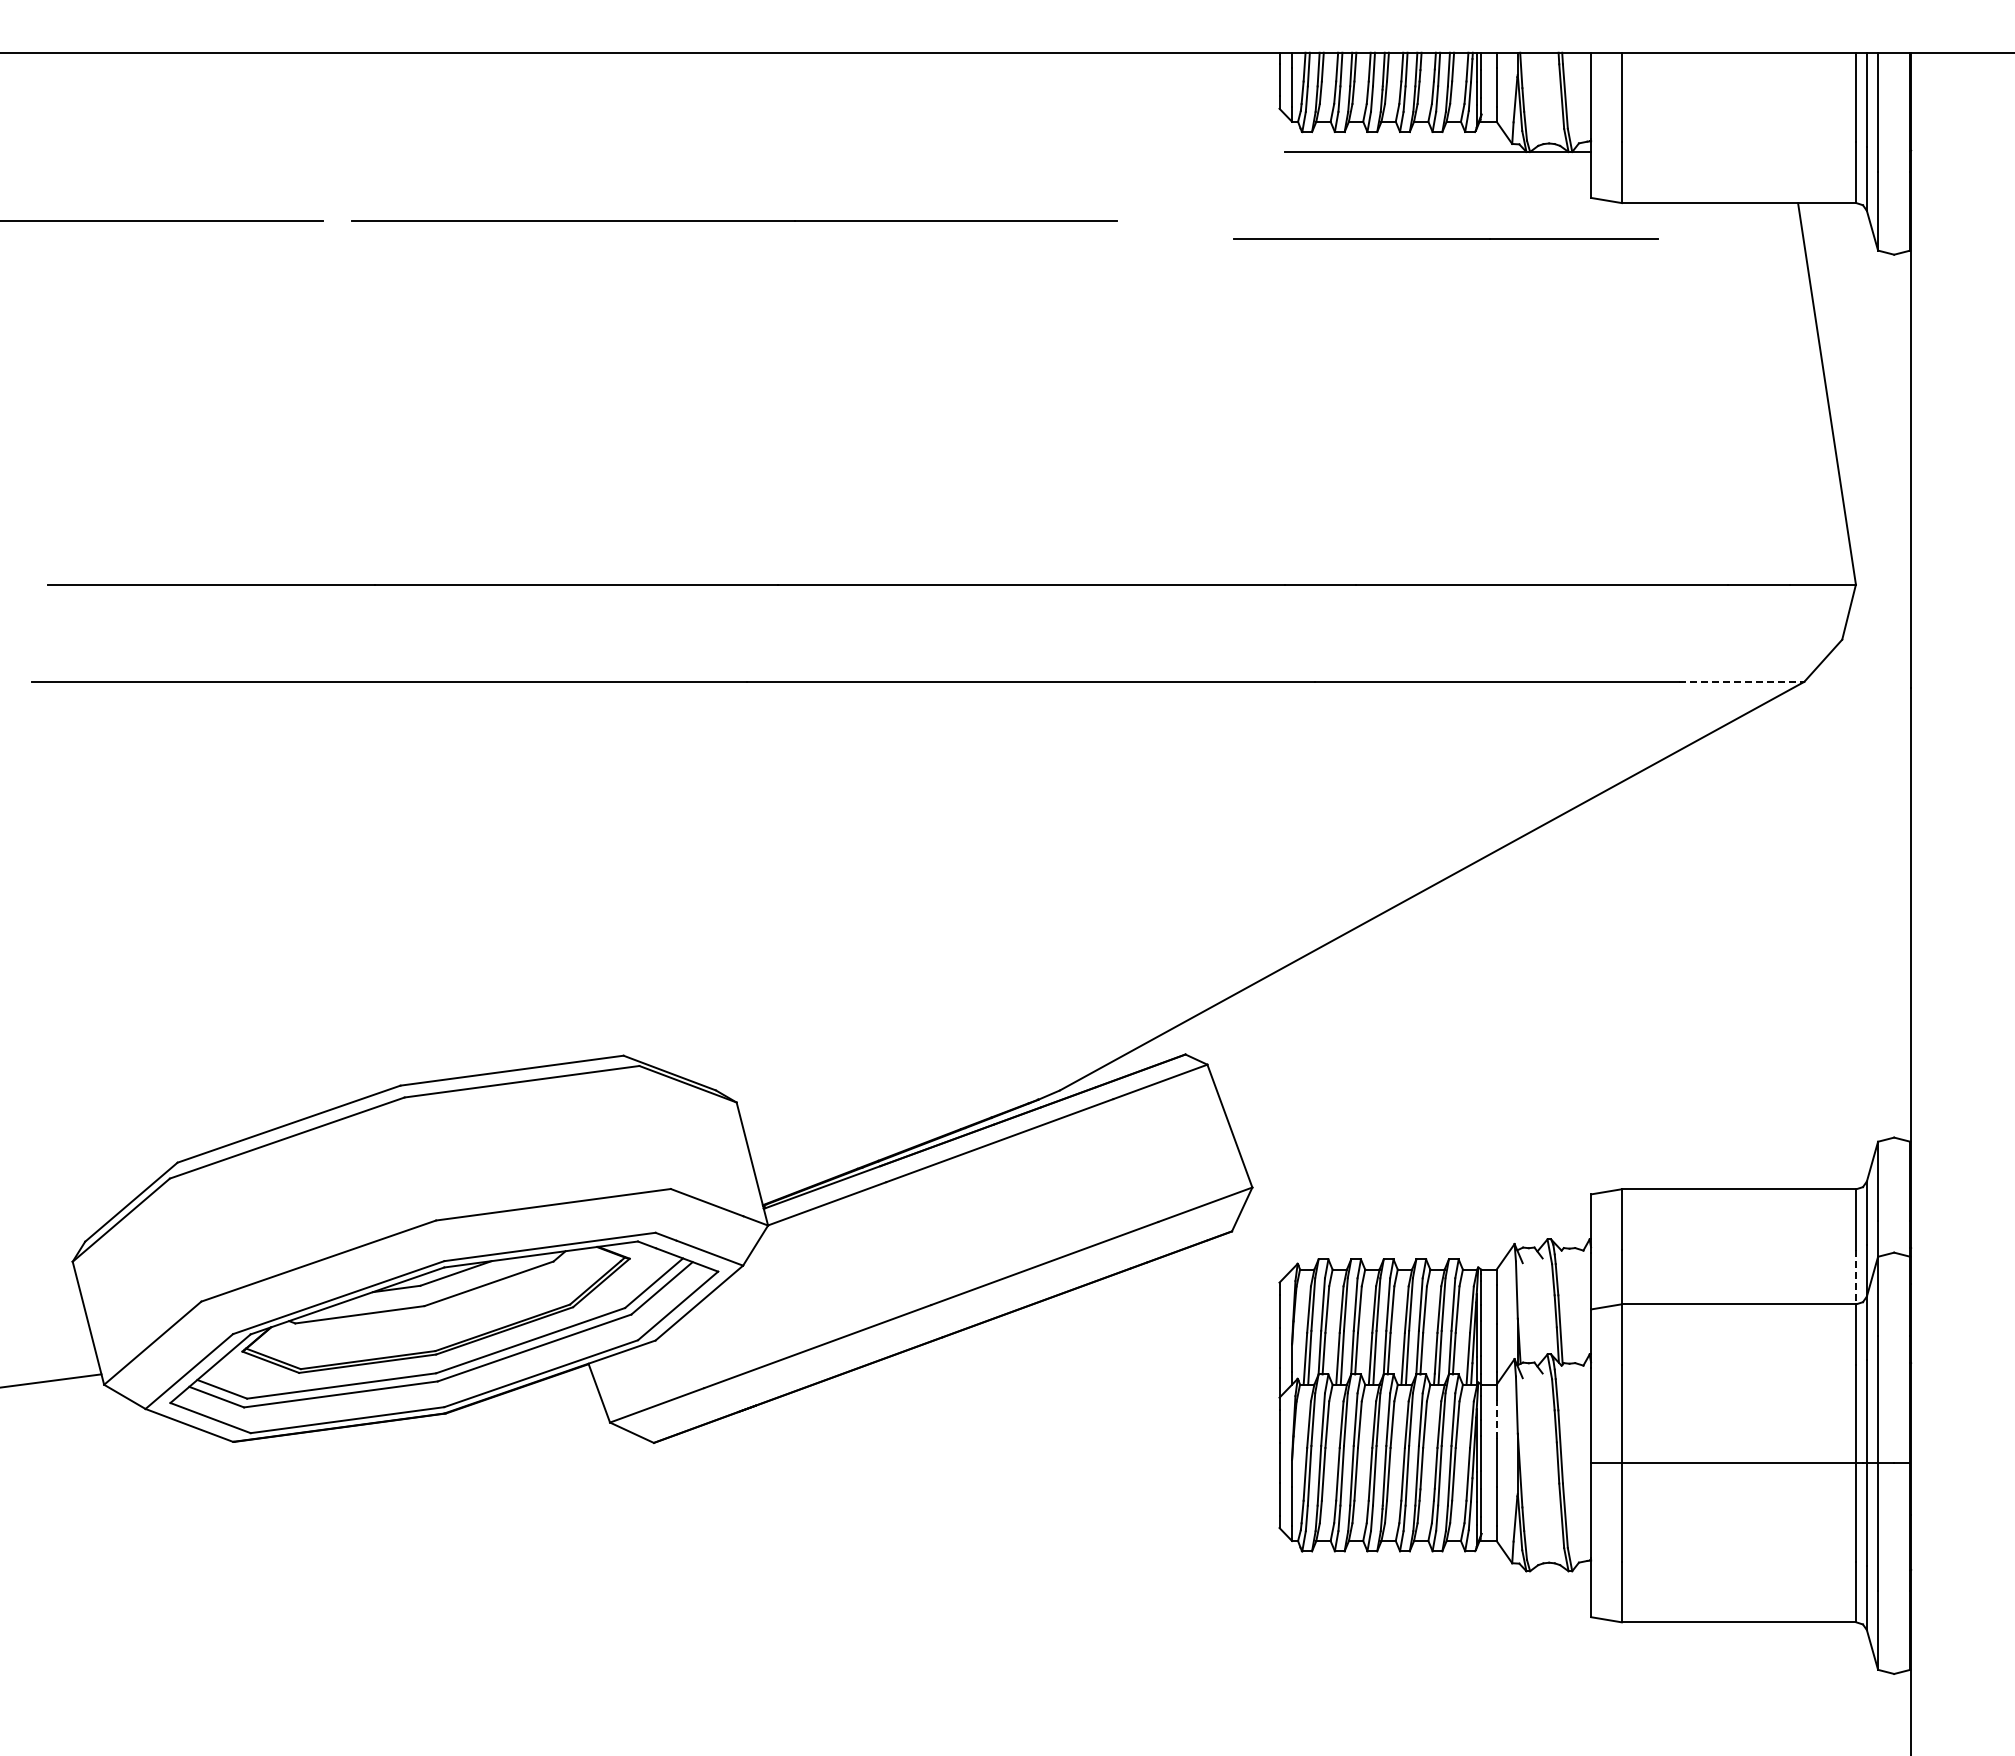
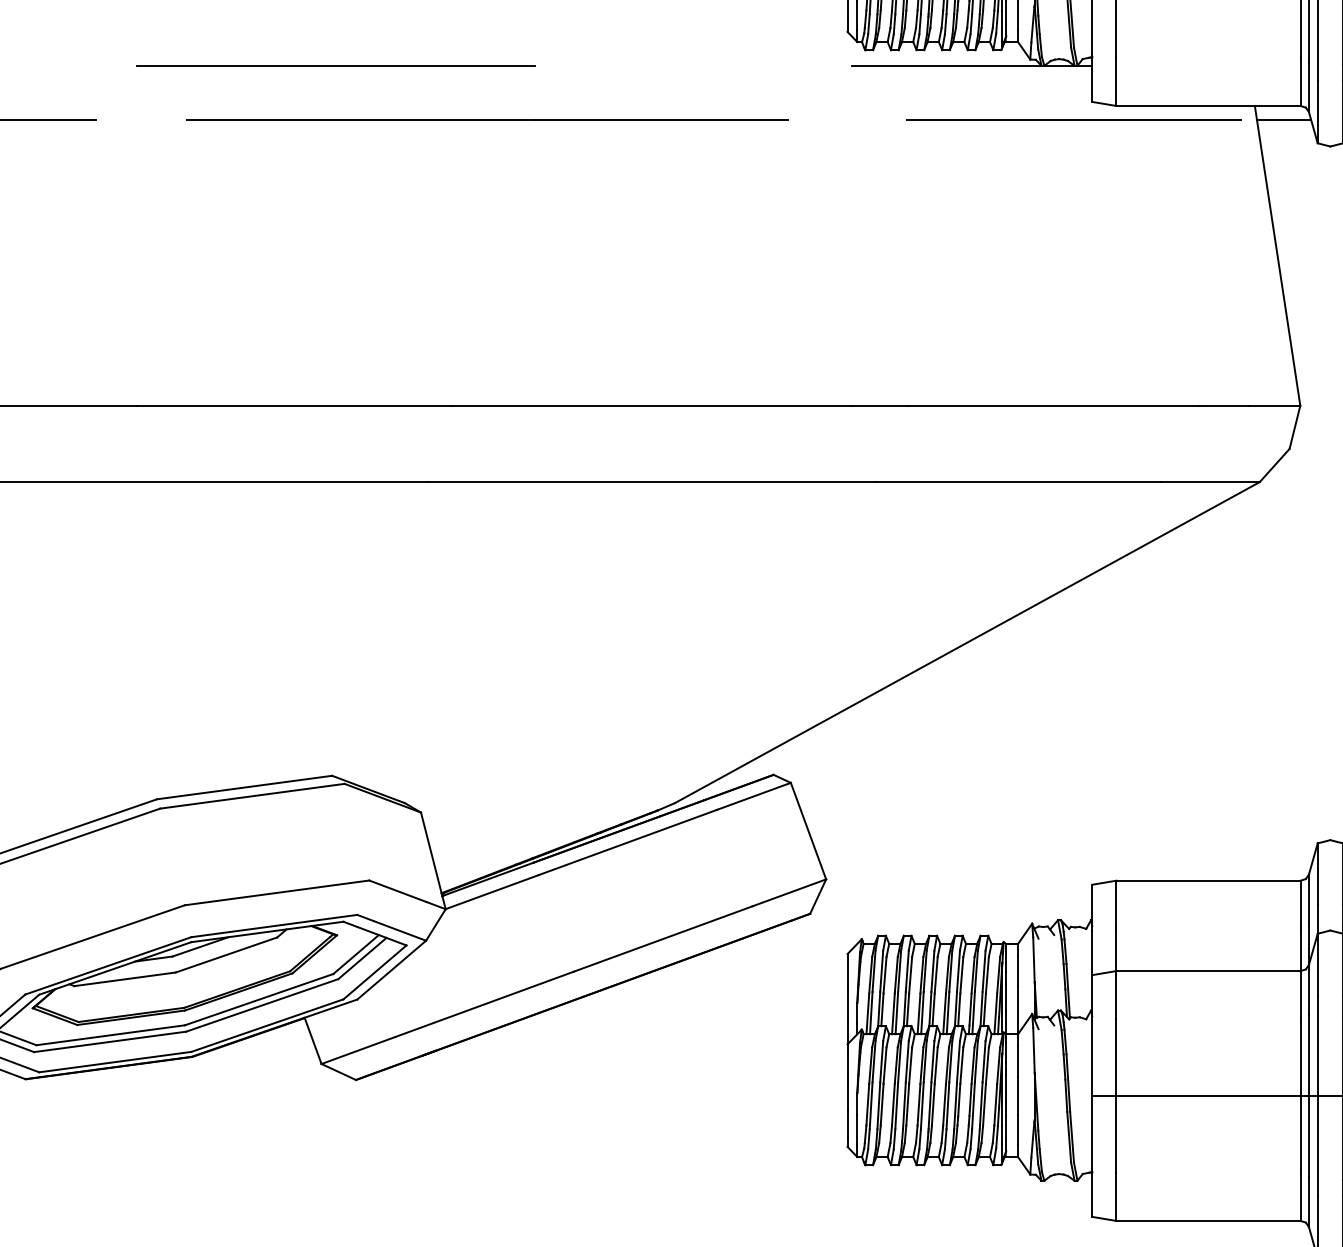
line: (628, 151) -> (336, 65), added
line: (734, 220) -> (487, 119), moved
line: (1834, 220) -> (1283, 119), added
line: (1445, 238) -> (1073, 119), moved
line: (1741, 681) -> (1210, 481), dashed -> solid
line: (1856, 1277) -> (1300, 950), dashed -> solid
line: (1496, 1419) -> (1017, 1061), dashed -> solid

